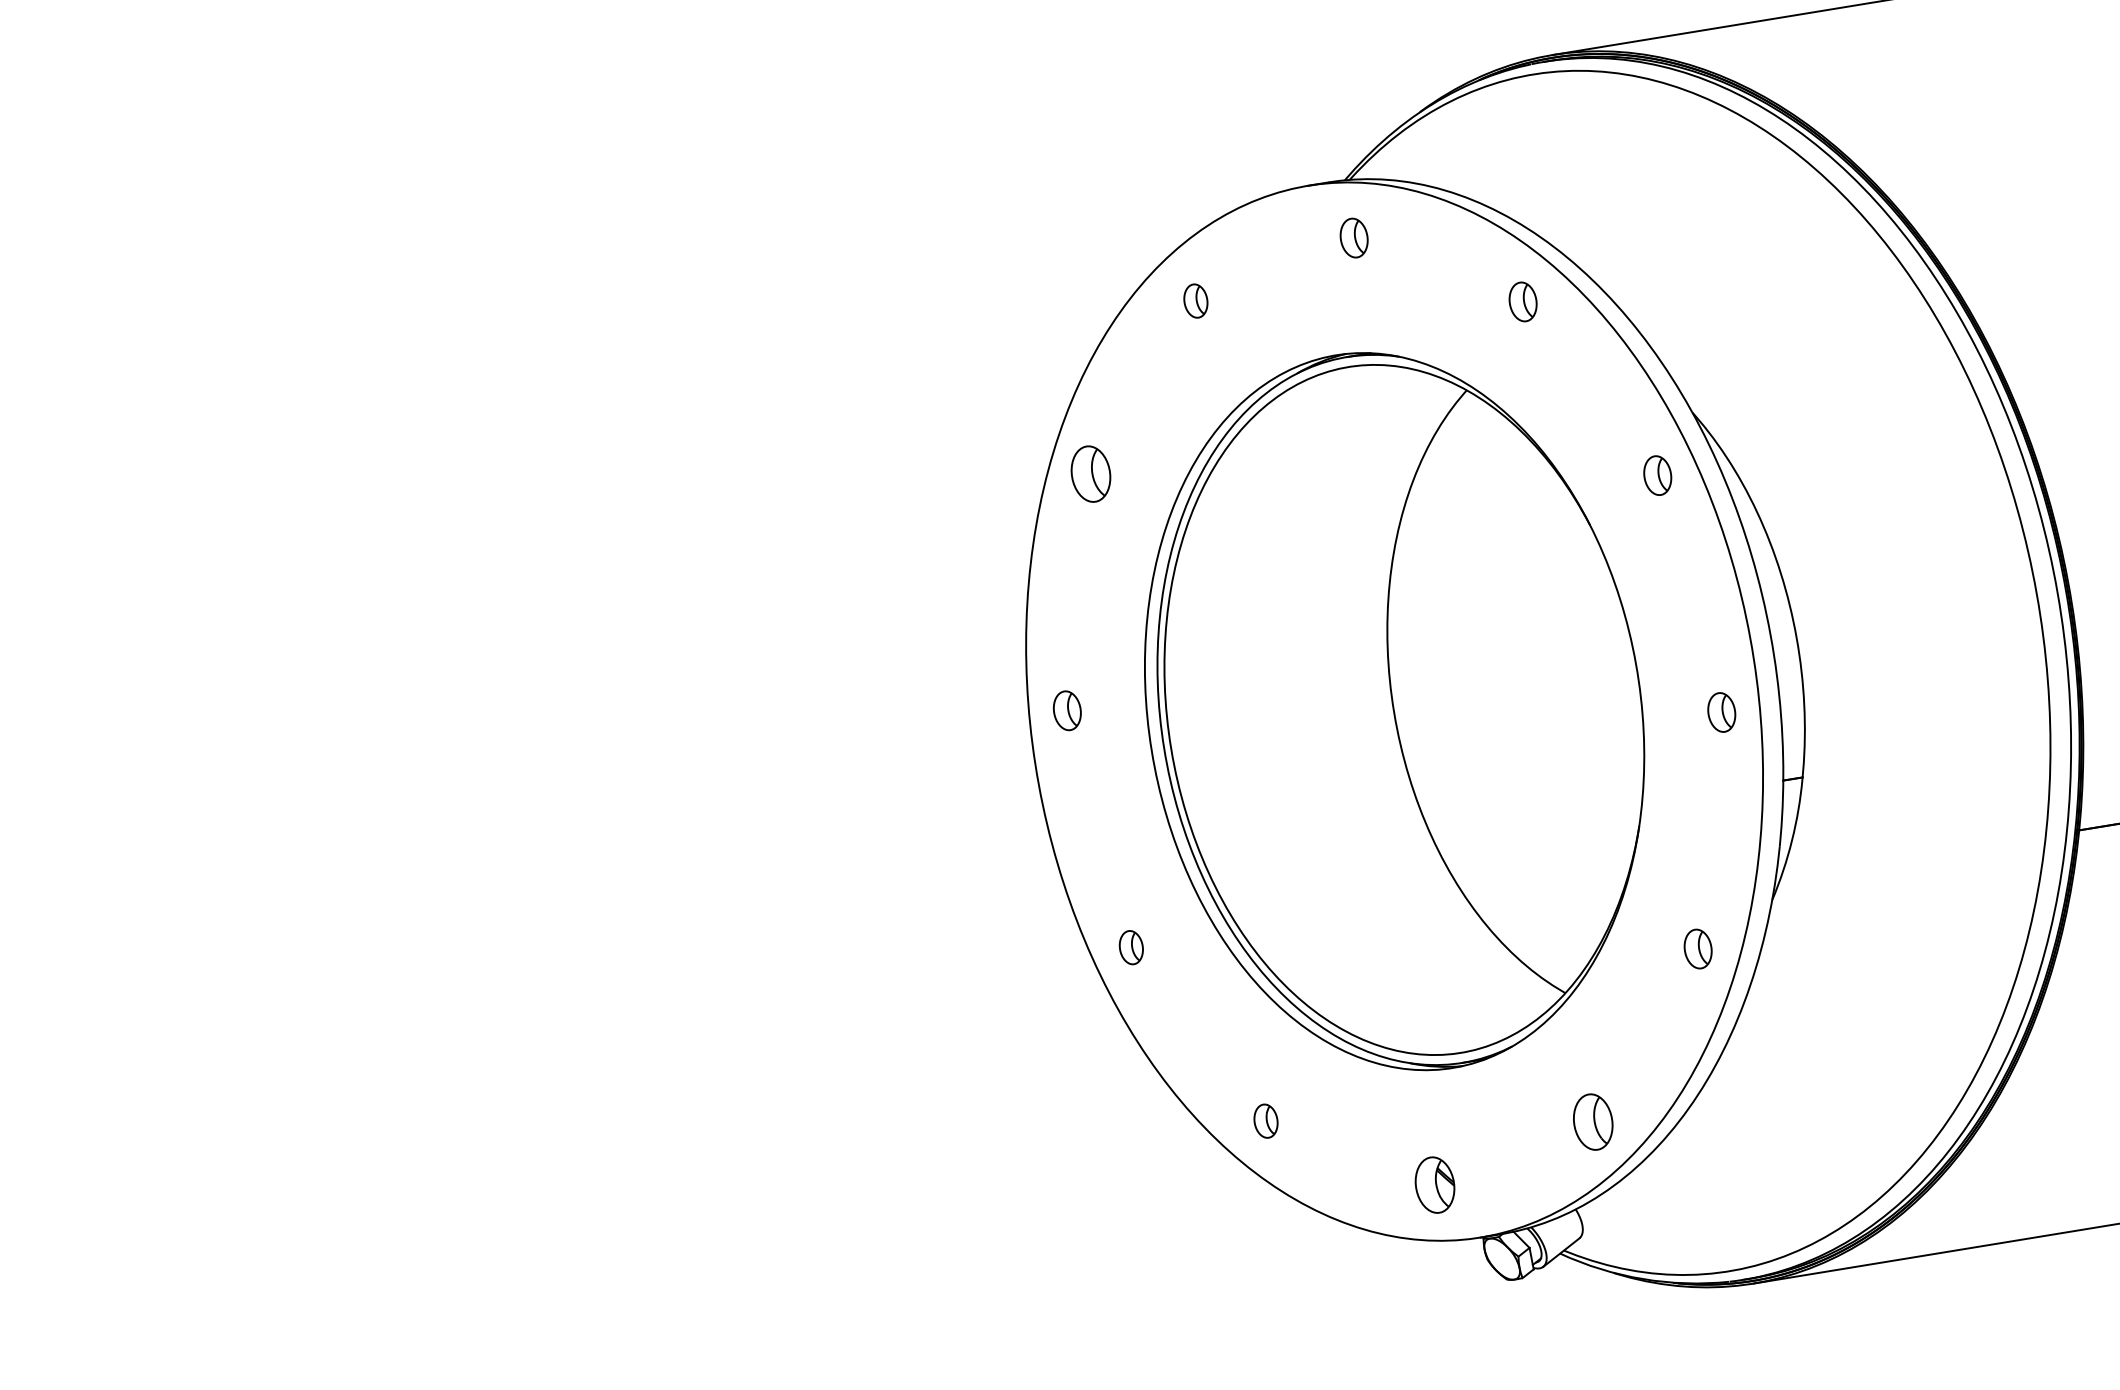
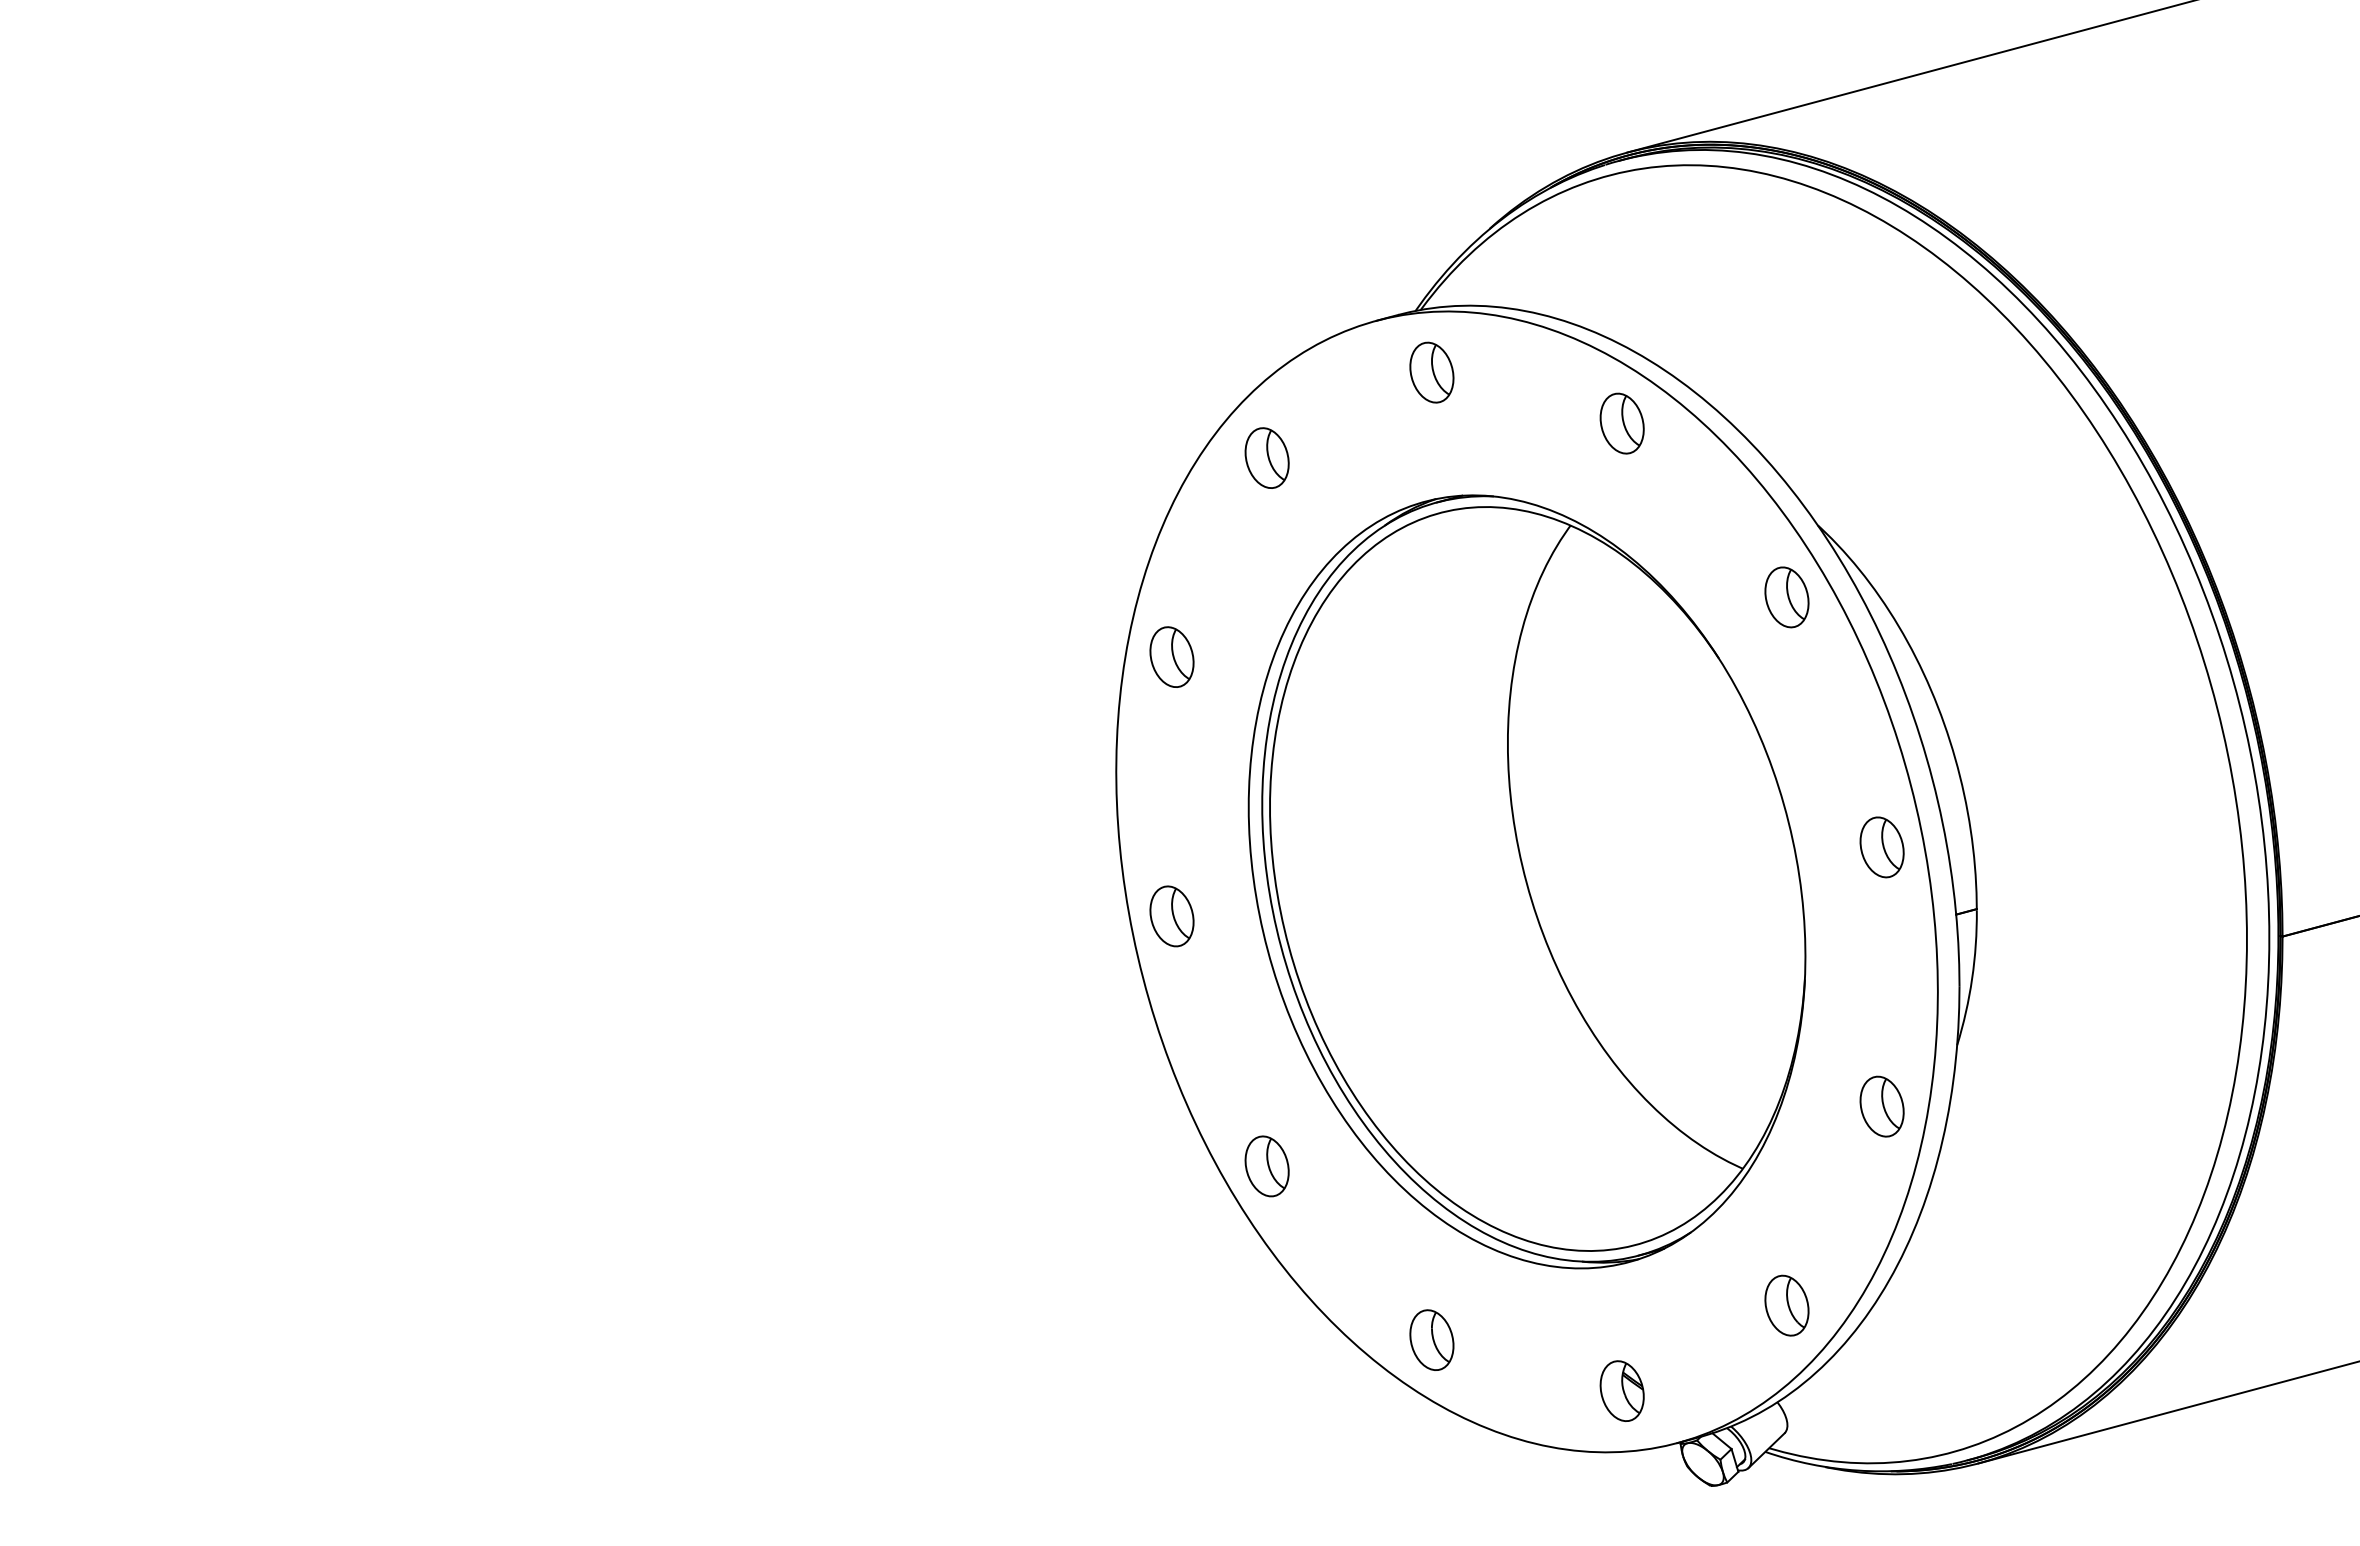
part: (1353, 237) -> (1431, 372), size x1.43
part: (1195, 300) -> (1266, 457), size x1.67
part: (1522, 301) -> (1621, 423), size x1.43
part: (1657, 475) -> (1786, 597), size x1.43
part: (1066, 710) -> (1171, 916), size x1.43
part: (1721, 712) -> (1881, 847), size x1.43
part: (1130, 947) -> (1266, 1166), size x1.67
part: (1697, 948) -> (1881, 1106), size x1.43
part: (1265, 1120) -> (1431, 1339), size x1.67

